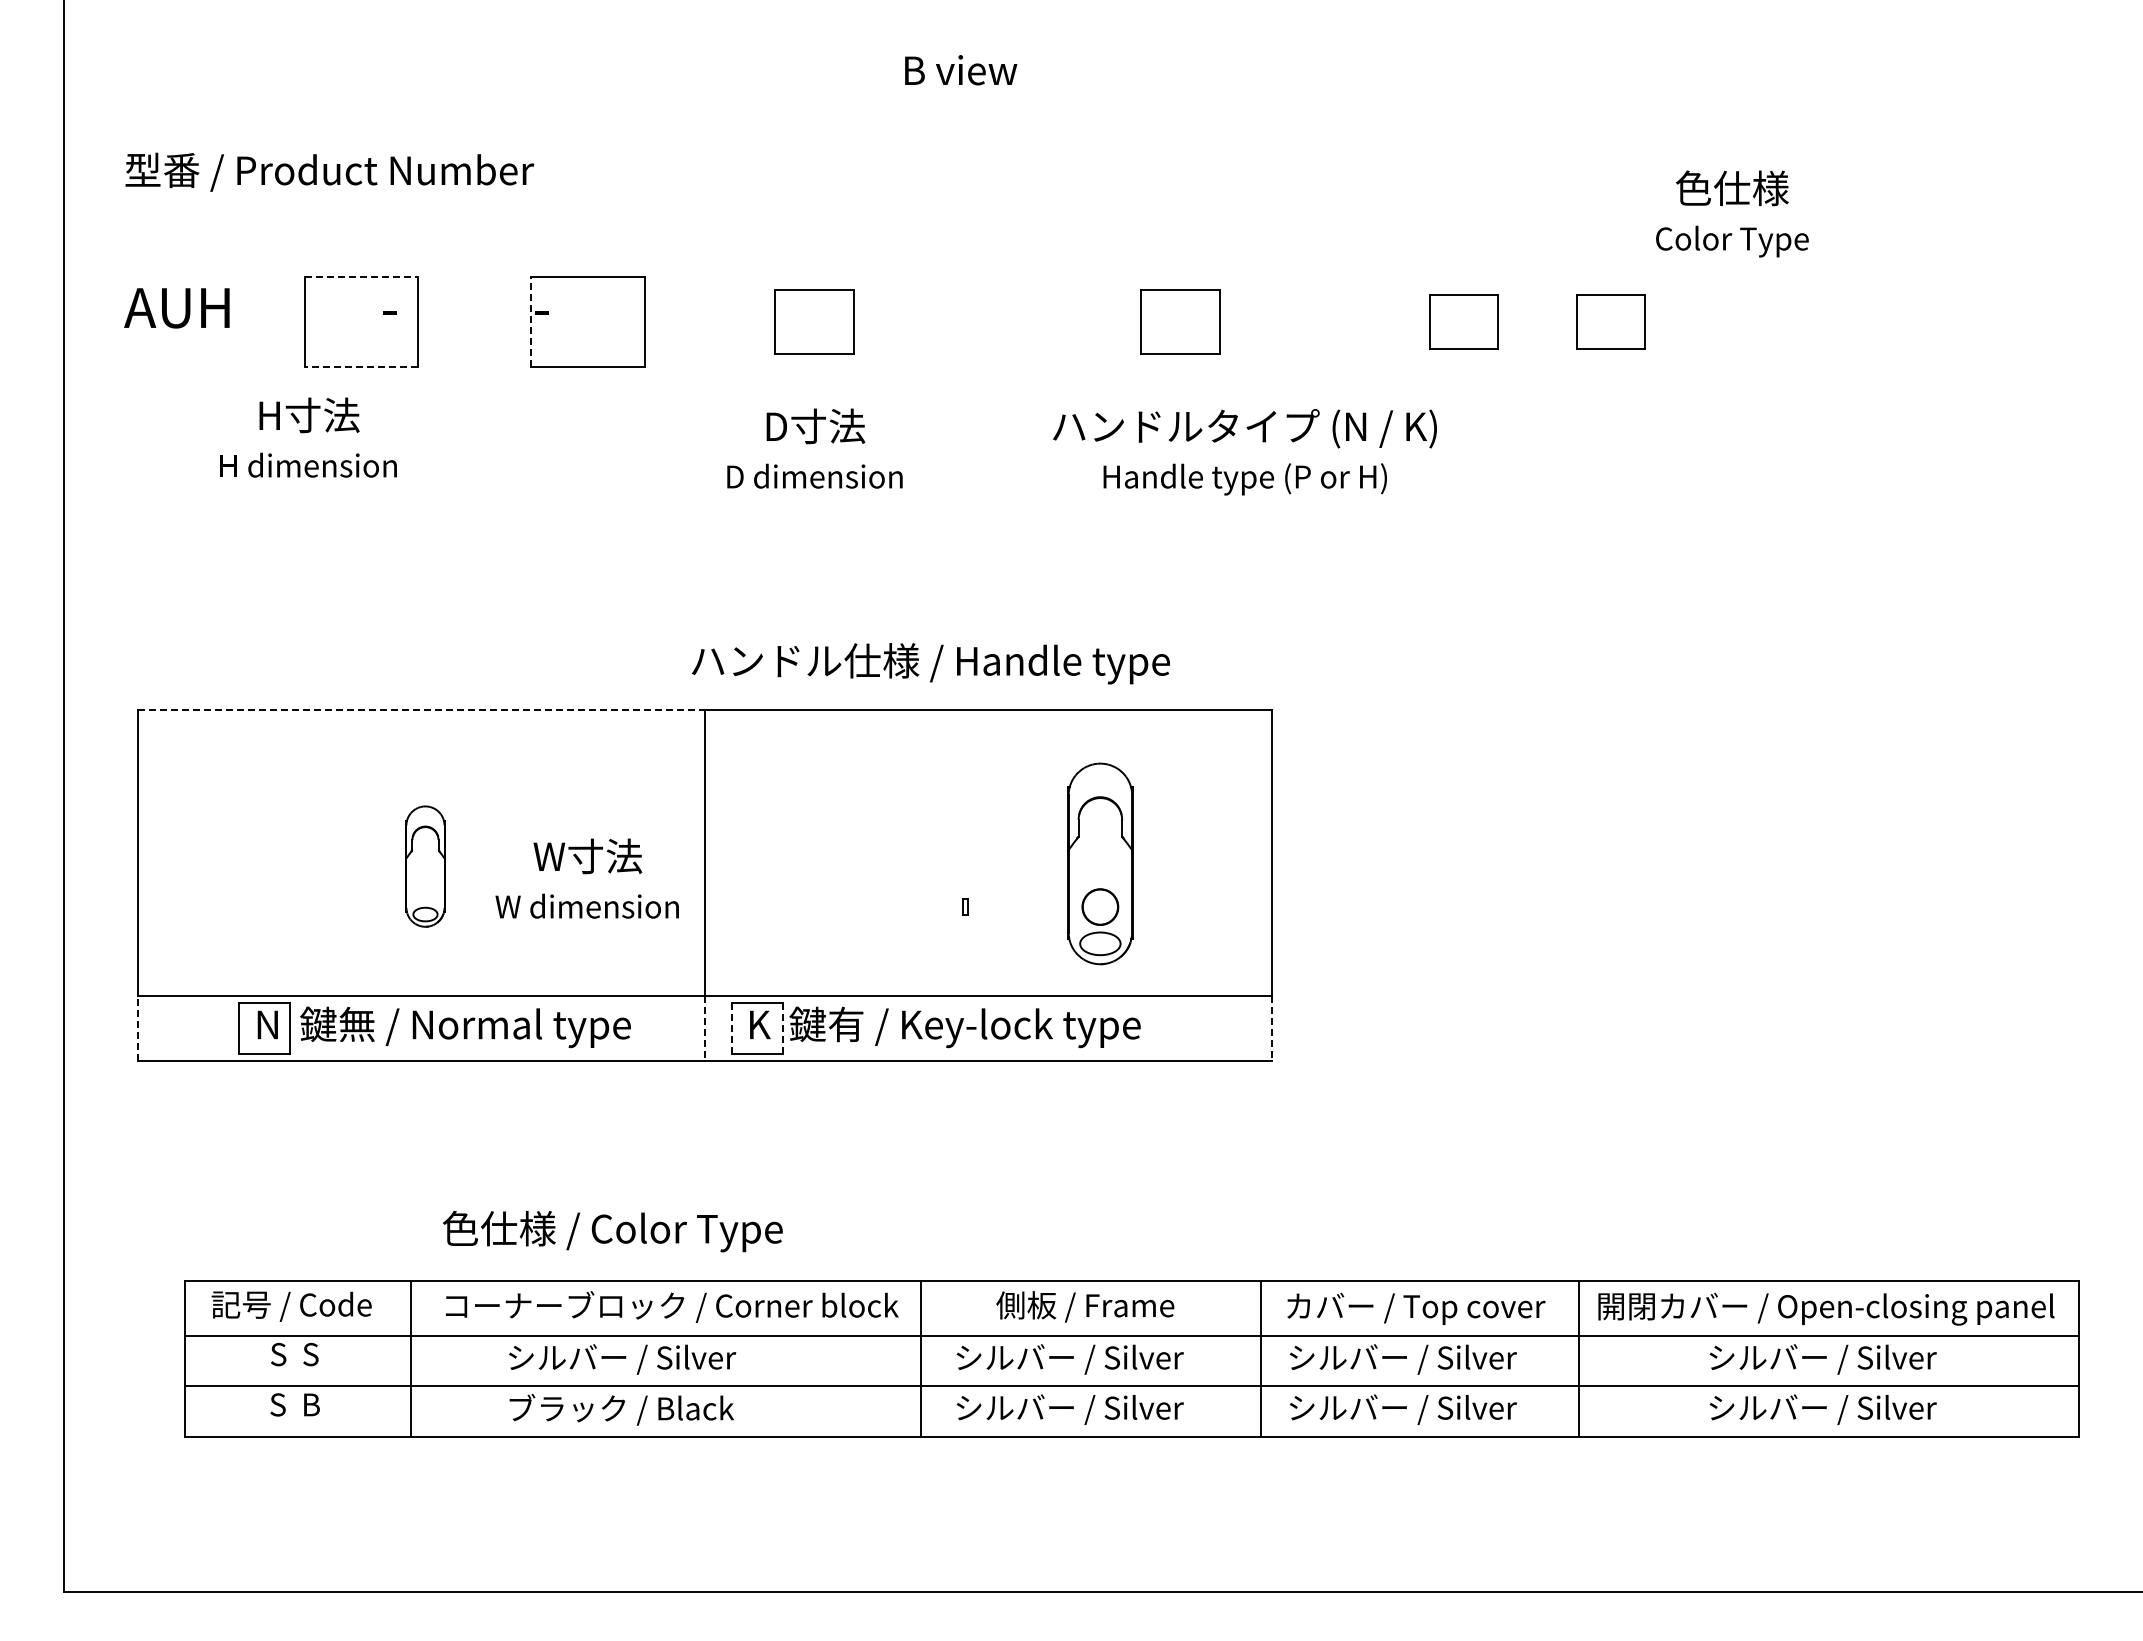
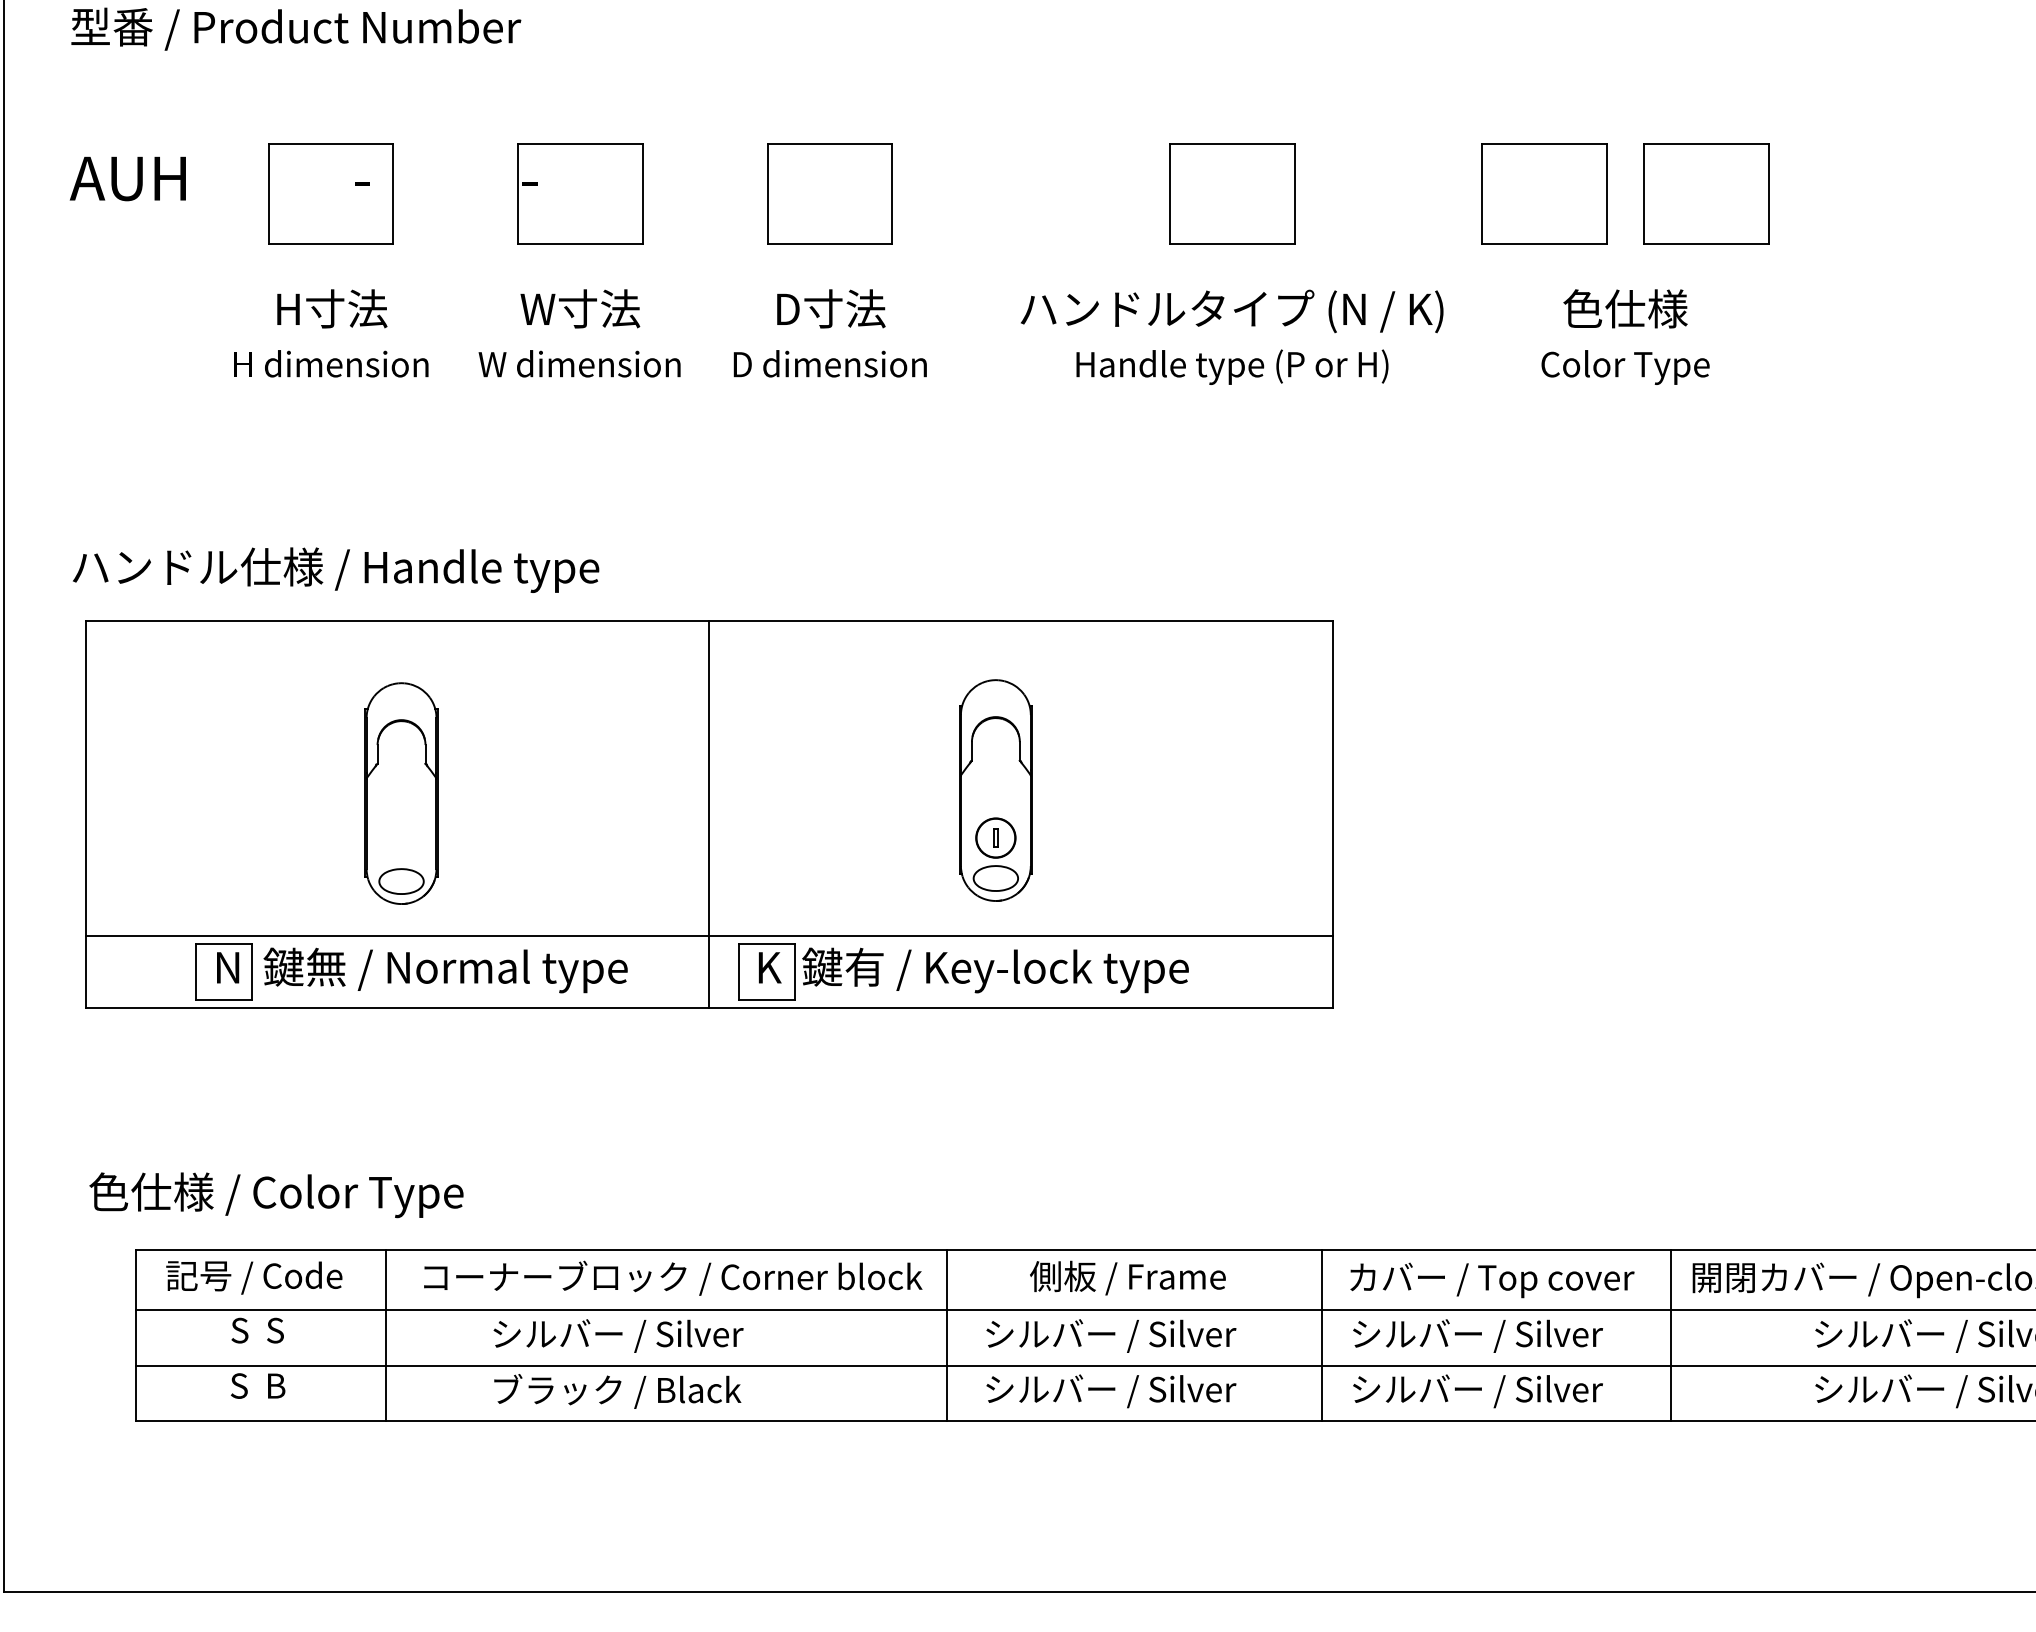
text: (1732, 213) -> (1625, 336), moved
line: (361, 276) -> (331, 143), dashed -> solid
line: (531, 321) -> (518, 193), dashed -> solid
part: (814, 321) -> (829, 193), size x1.43
part: (1180, 321) -> (1232, 193), size x1.43
part: (1463, 321) -> (1544, 193), size x1.67
part: (1610, 321) -> (1706, 193), size x1.67
line: (361, 367) -> (331, 244), dashed -> solid
text: (308, 437) -> (331, 333), moved
text: (1244, 452) -> (1231, 337), moved
text: (930, 663) -> (335, 569), moved
line: (422, 709) -> (398, 620), dashed -> solid
part: (1100, 863) -> (996, 790), moved
part: (425, 866) -> (401, 793), size x1.67
text: (586, 878) -> (578, 333), moved
line: (138, 1028) -> (85, 971), dashed -> solid
line: (731, 1028) -> (738, 971), dashed -> solid
line: (782, 1028) -> (794, 971), dashed -> solid
line: (705, 1029) -> (709, 972), dashed -> solid
line: (1271, 1029) -> (1332, 972), dashed -> solid
text: (612, 1231) -> (276, 1195), moved

